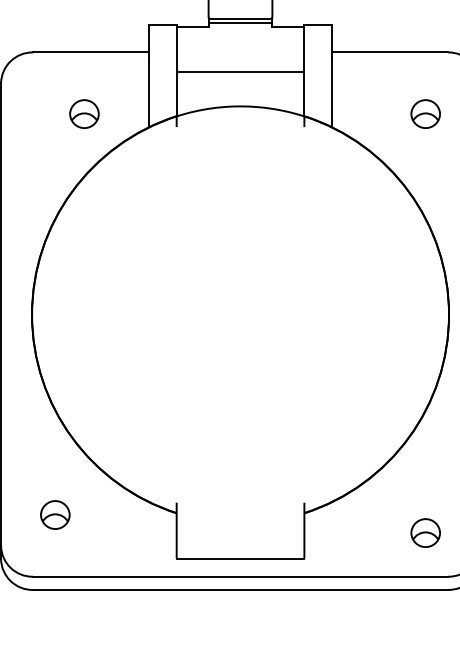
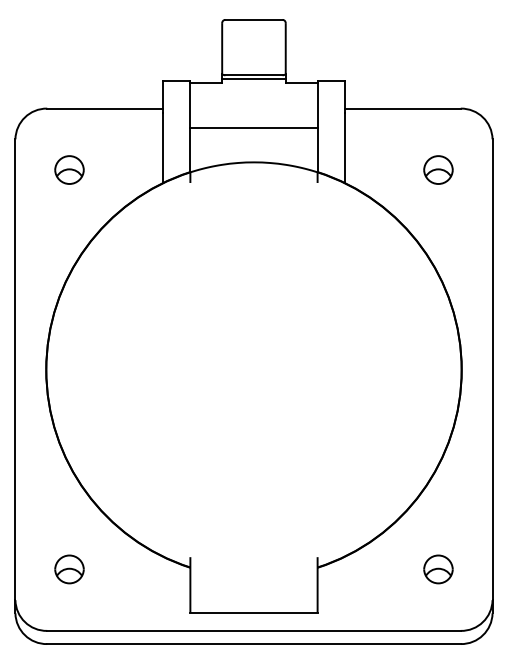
part: (84, 113) -> (69, 169), moved
part: (425, 533) -> (438, 569), moved

